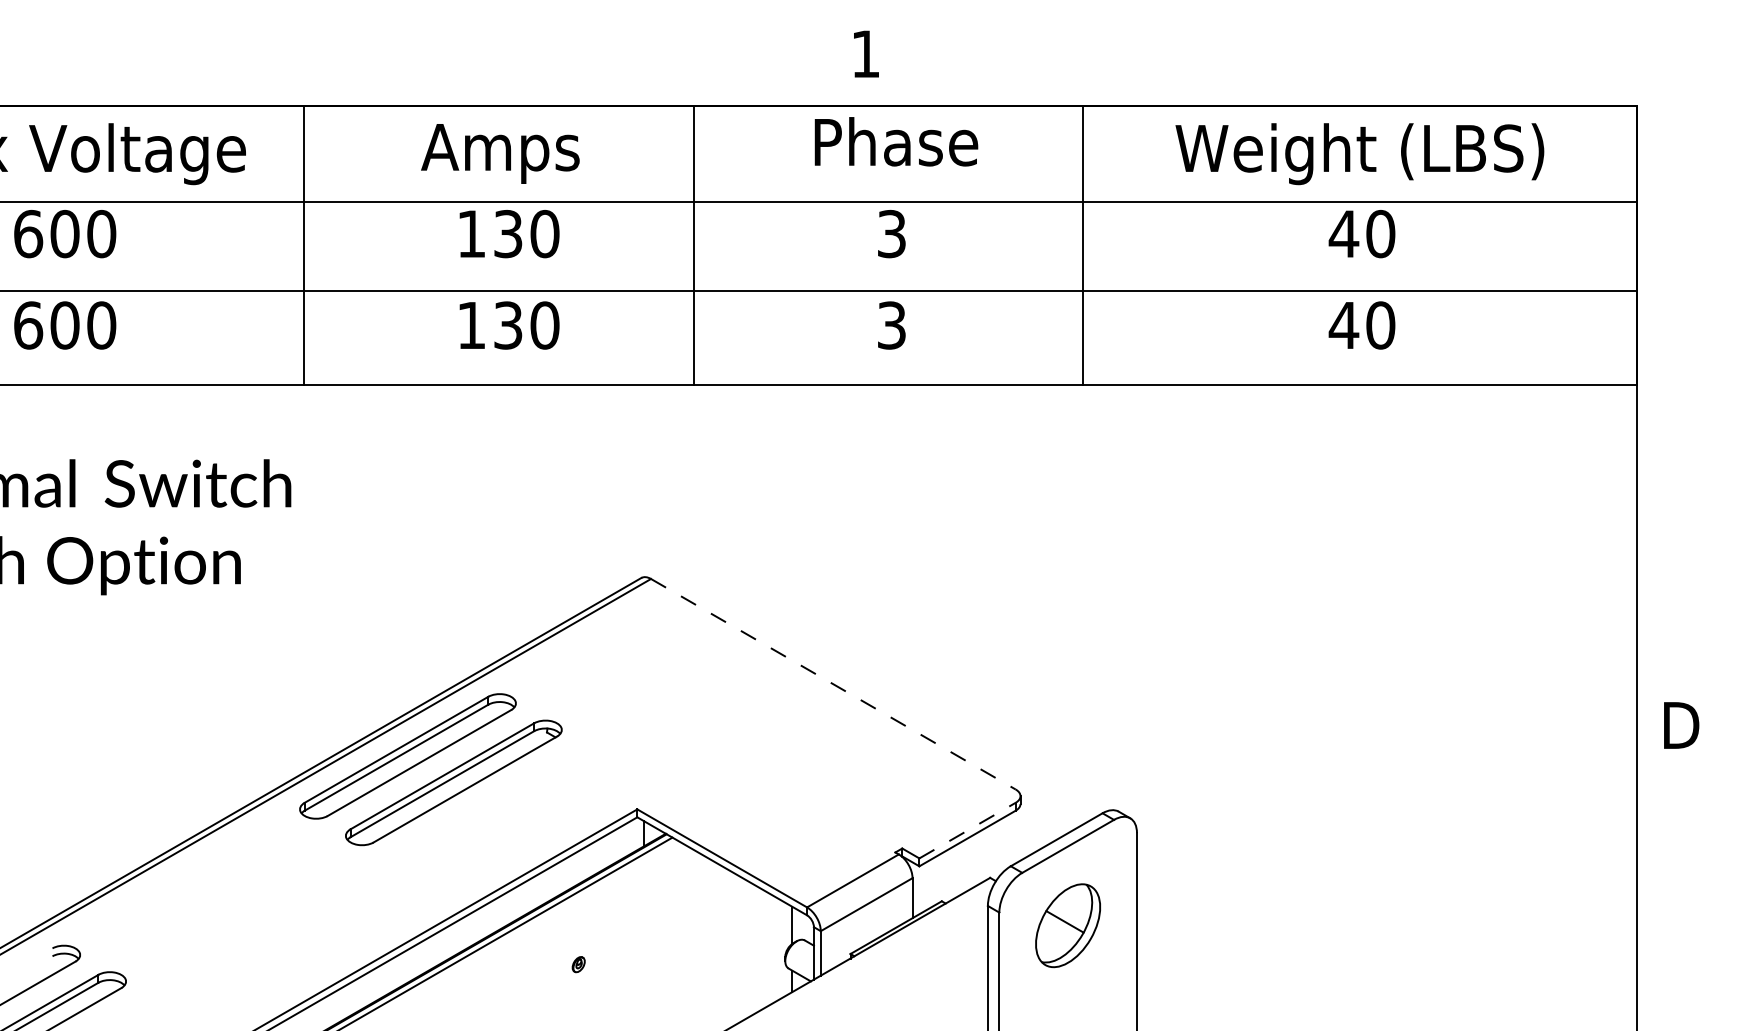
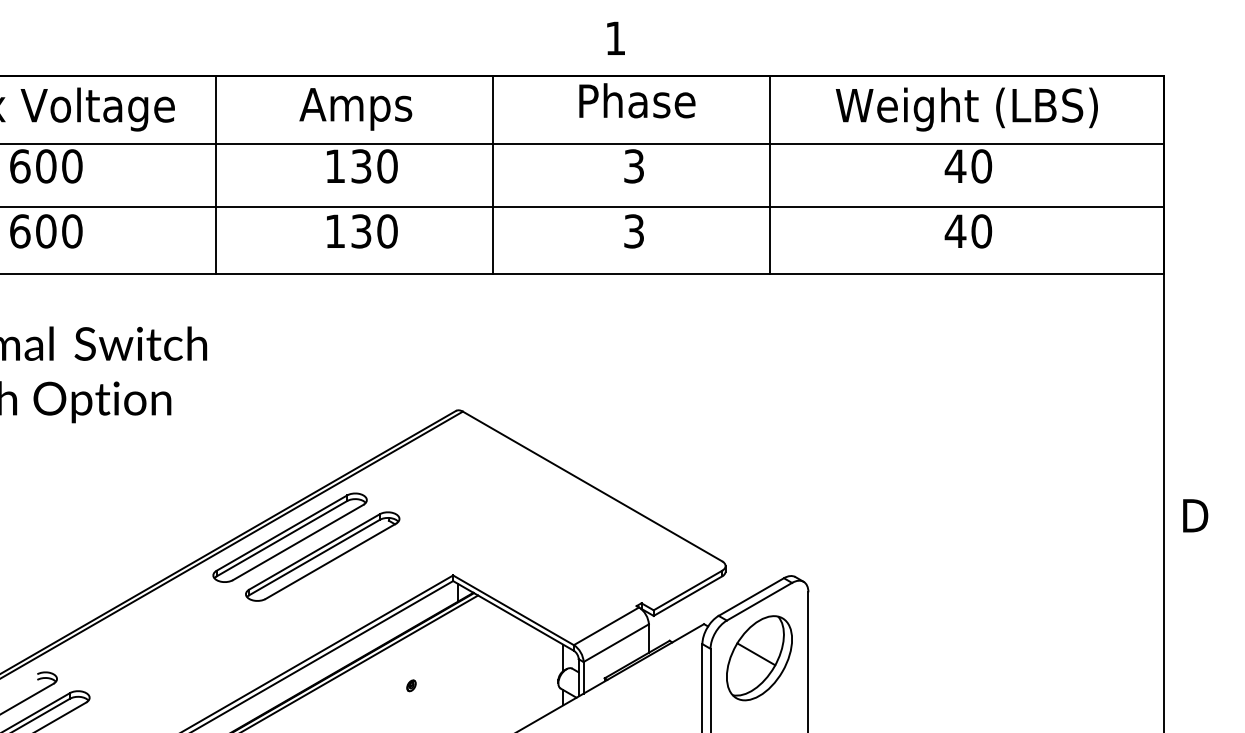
line: (833, 684) -> (592, 486), dashed -> solid
line: (967, 830) -> (687, 590), dashed -> solid
part: (1067, 925) -> (759, 658), size x1.43

